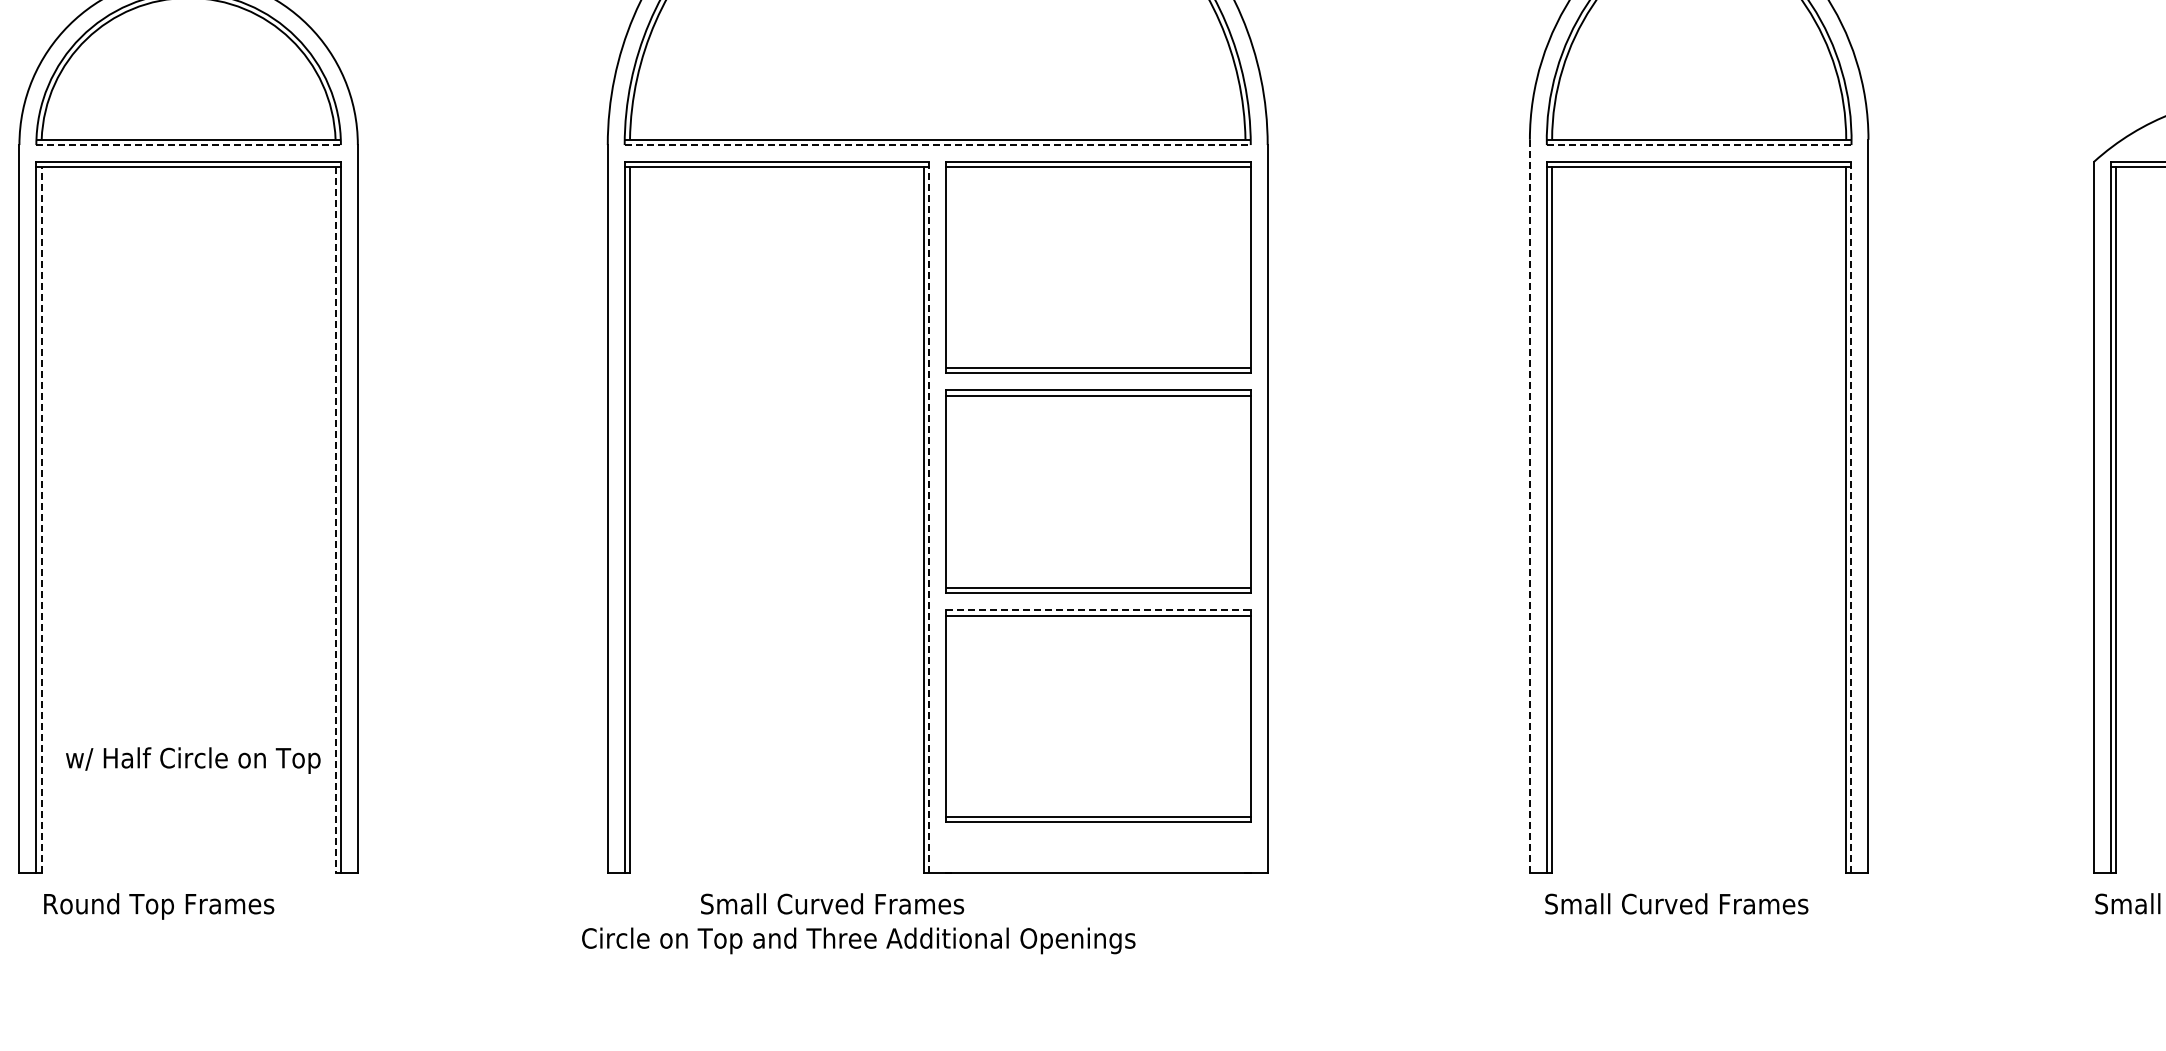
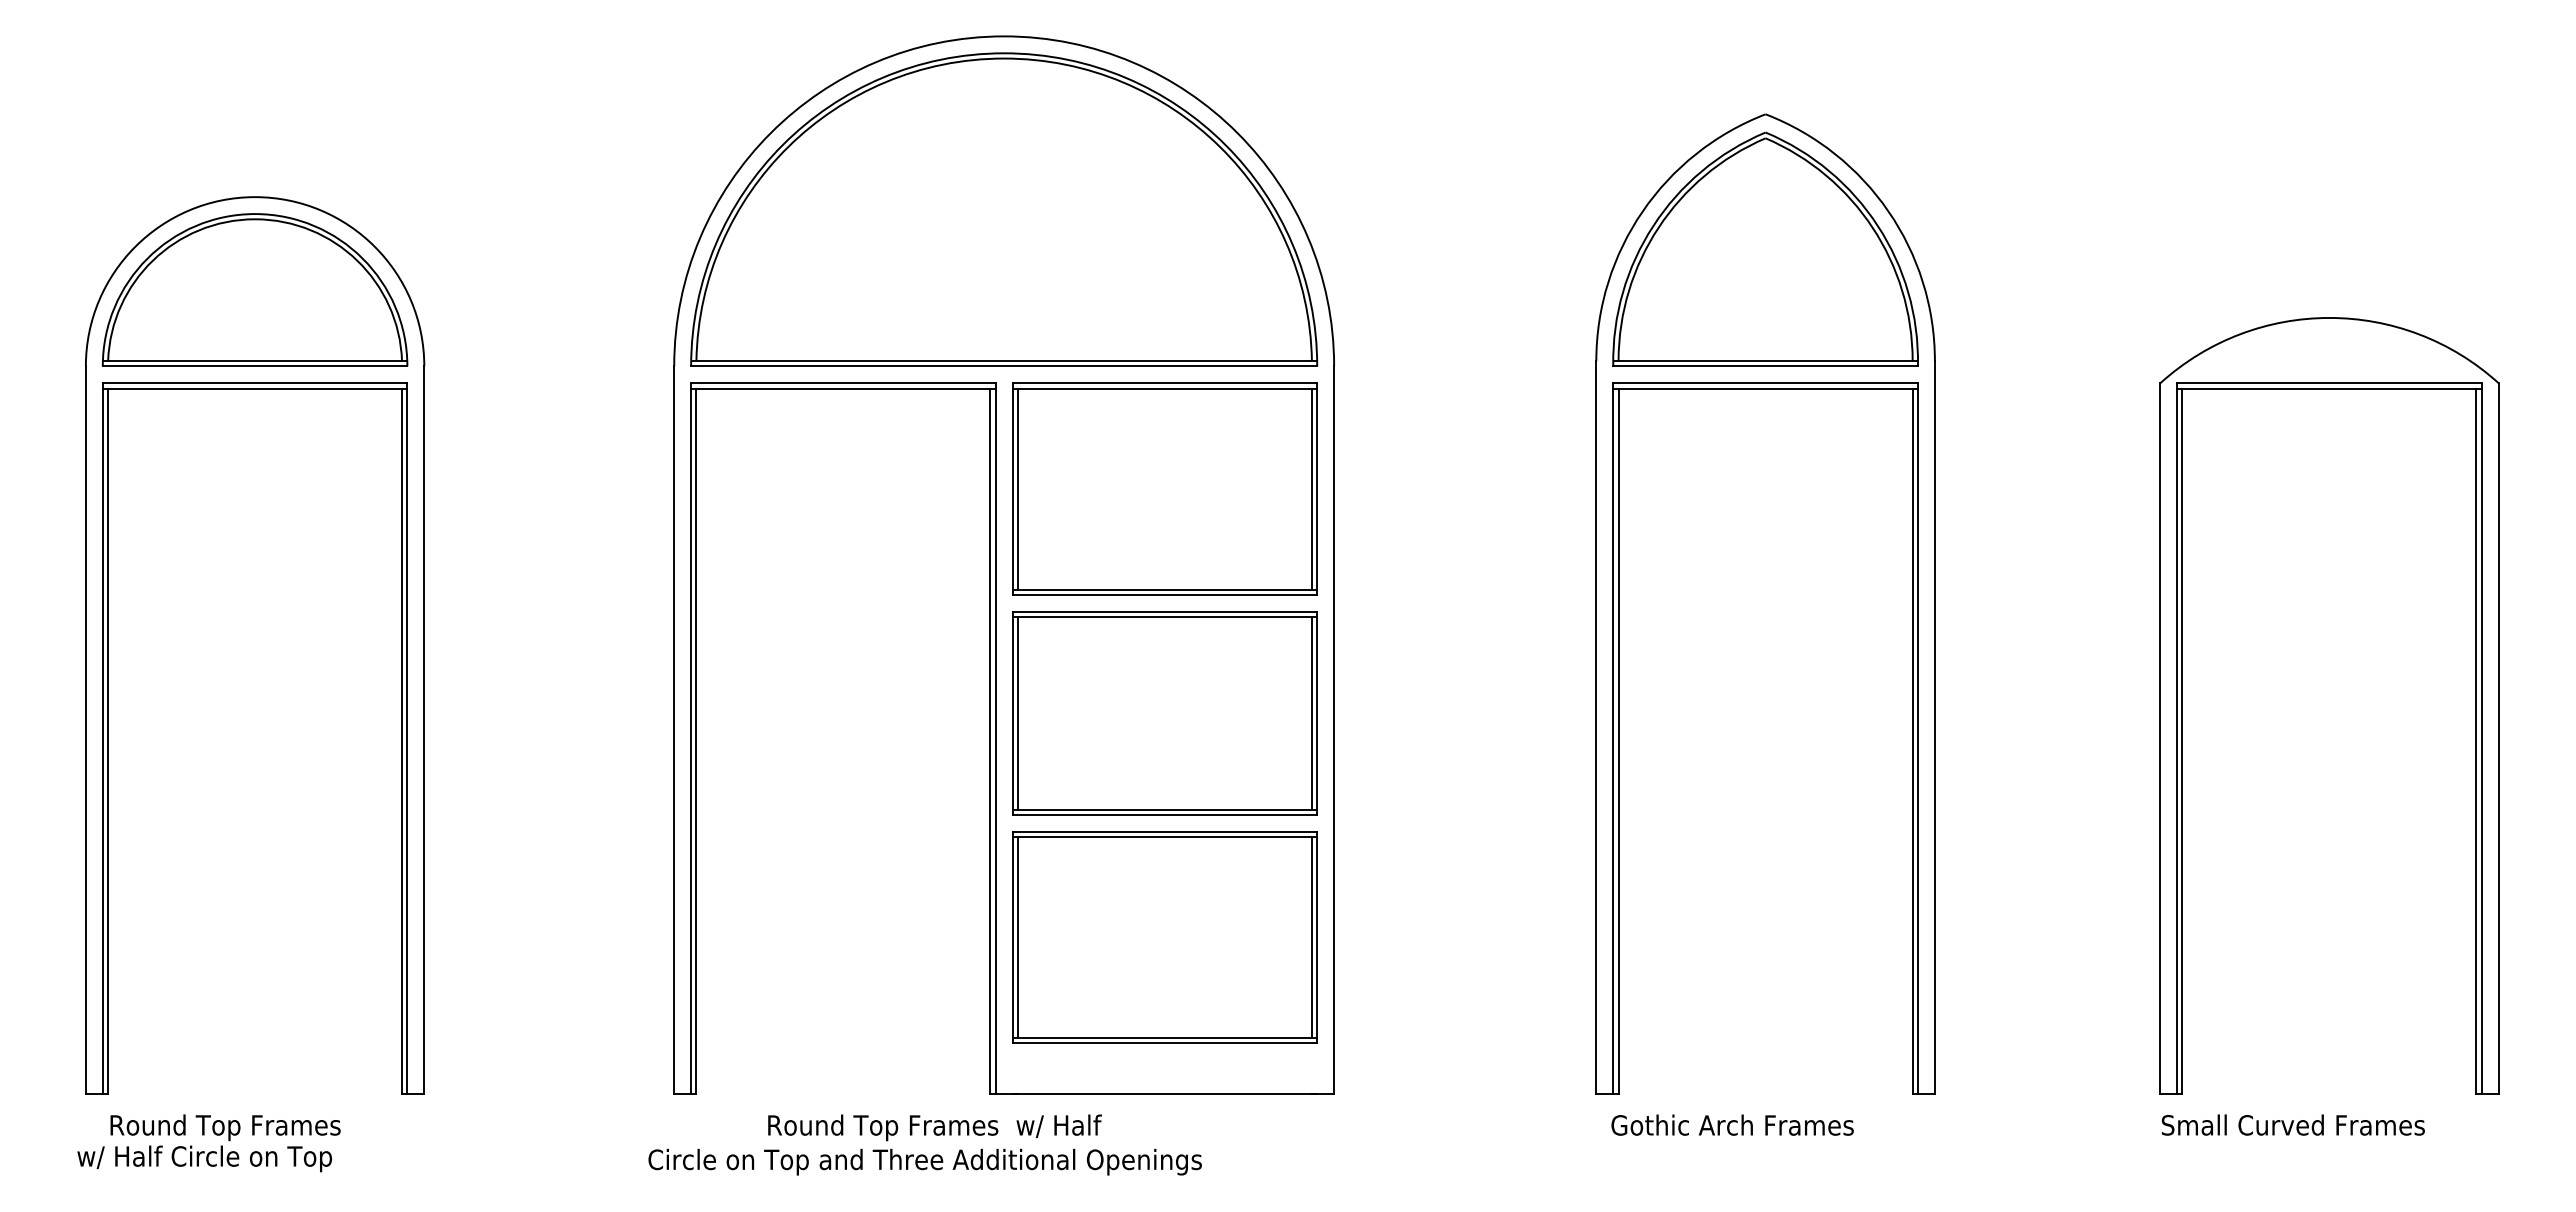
line: (189, 145) -> (255, 366), dashed -> solid
line: (938, 145) -> (1004, 366), dashed -> solid
line: (1700, 145) -> (1766, 366), dashed -> solid
line: (951, 267) -> (1017, 488), added
line: (1245, 267) -> (1311, 488), added
line: (951, 492) -> (1017, 713), added
line: (1245, 492) -> (1311, 713), added
line: (1530, 506) -> (1596, 727), dashed -> solid
line: (929, 518) -> (995, 739), dashed -> solid
line: (1851, 518) -> (1917, 739), dashed -> solid
line: (42, 520) -> (108, 741), dashed -> solid
line: (336, 520) -> (402, 741), dashed -> solid
line: (1099, 610) -> (1165, 831), dashed -> solid
line: (951, 716) -> (1017, 937), added
line: (1245, 716) -> (1311, 937), added
text: (193, 760) -> (204, 1158), moved
text: (1676, 903) -> (1742, 1124), Small Curved Frames -> Gothic Arch Frames
text: (868, 906) -> (934, 1127), Small Curved Frames -> Round Top Frames  w/ Half

